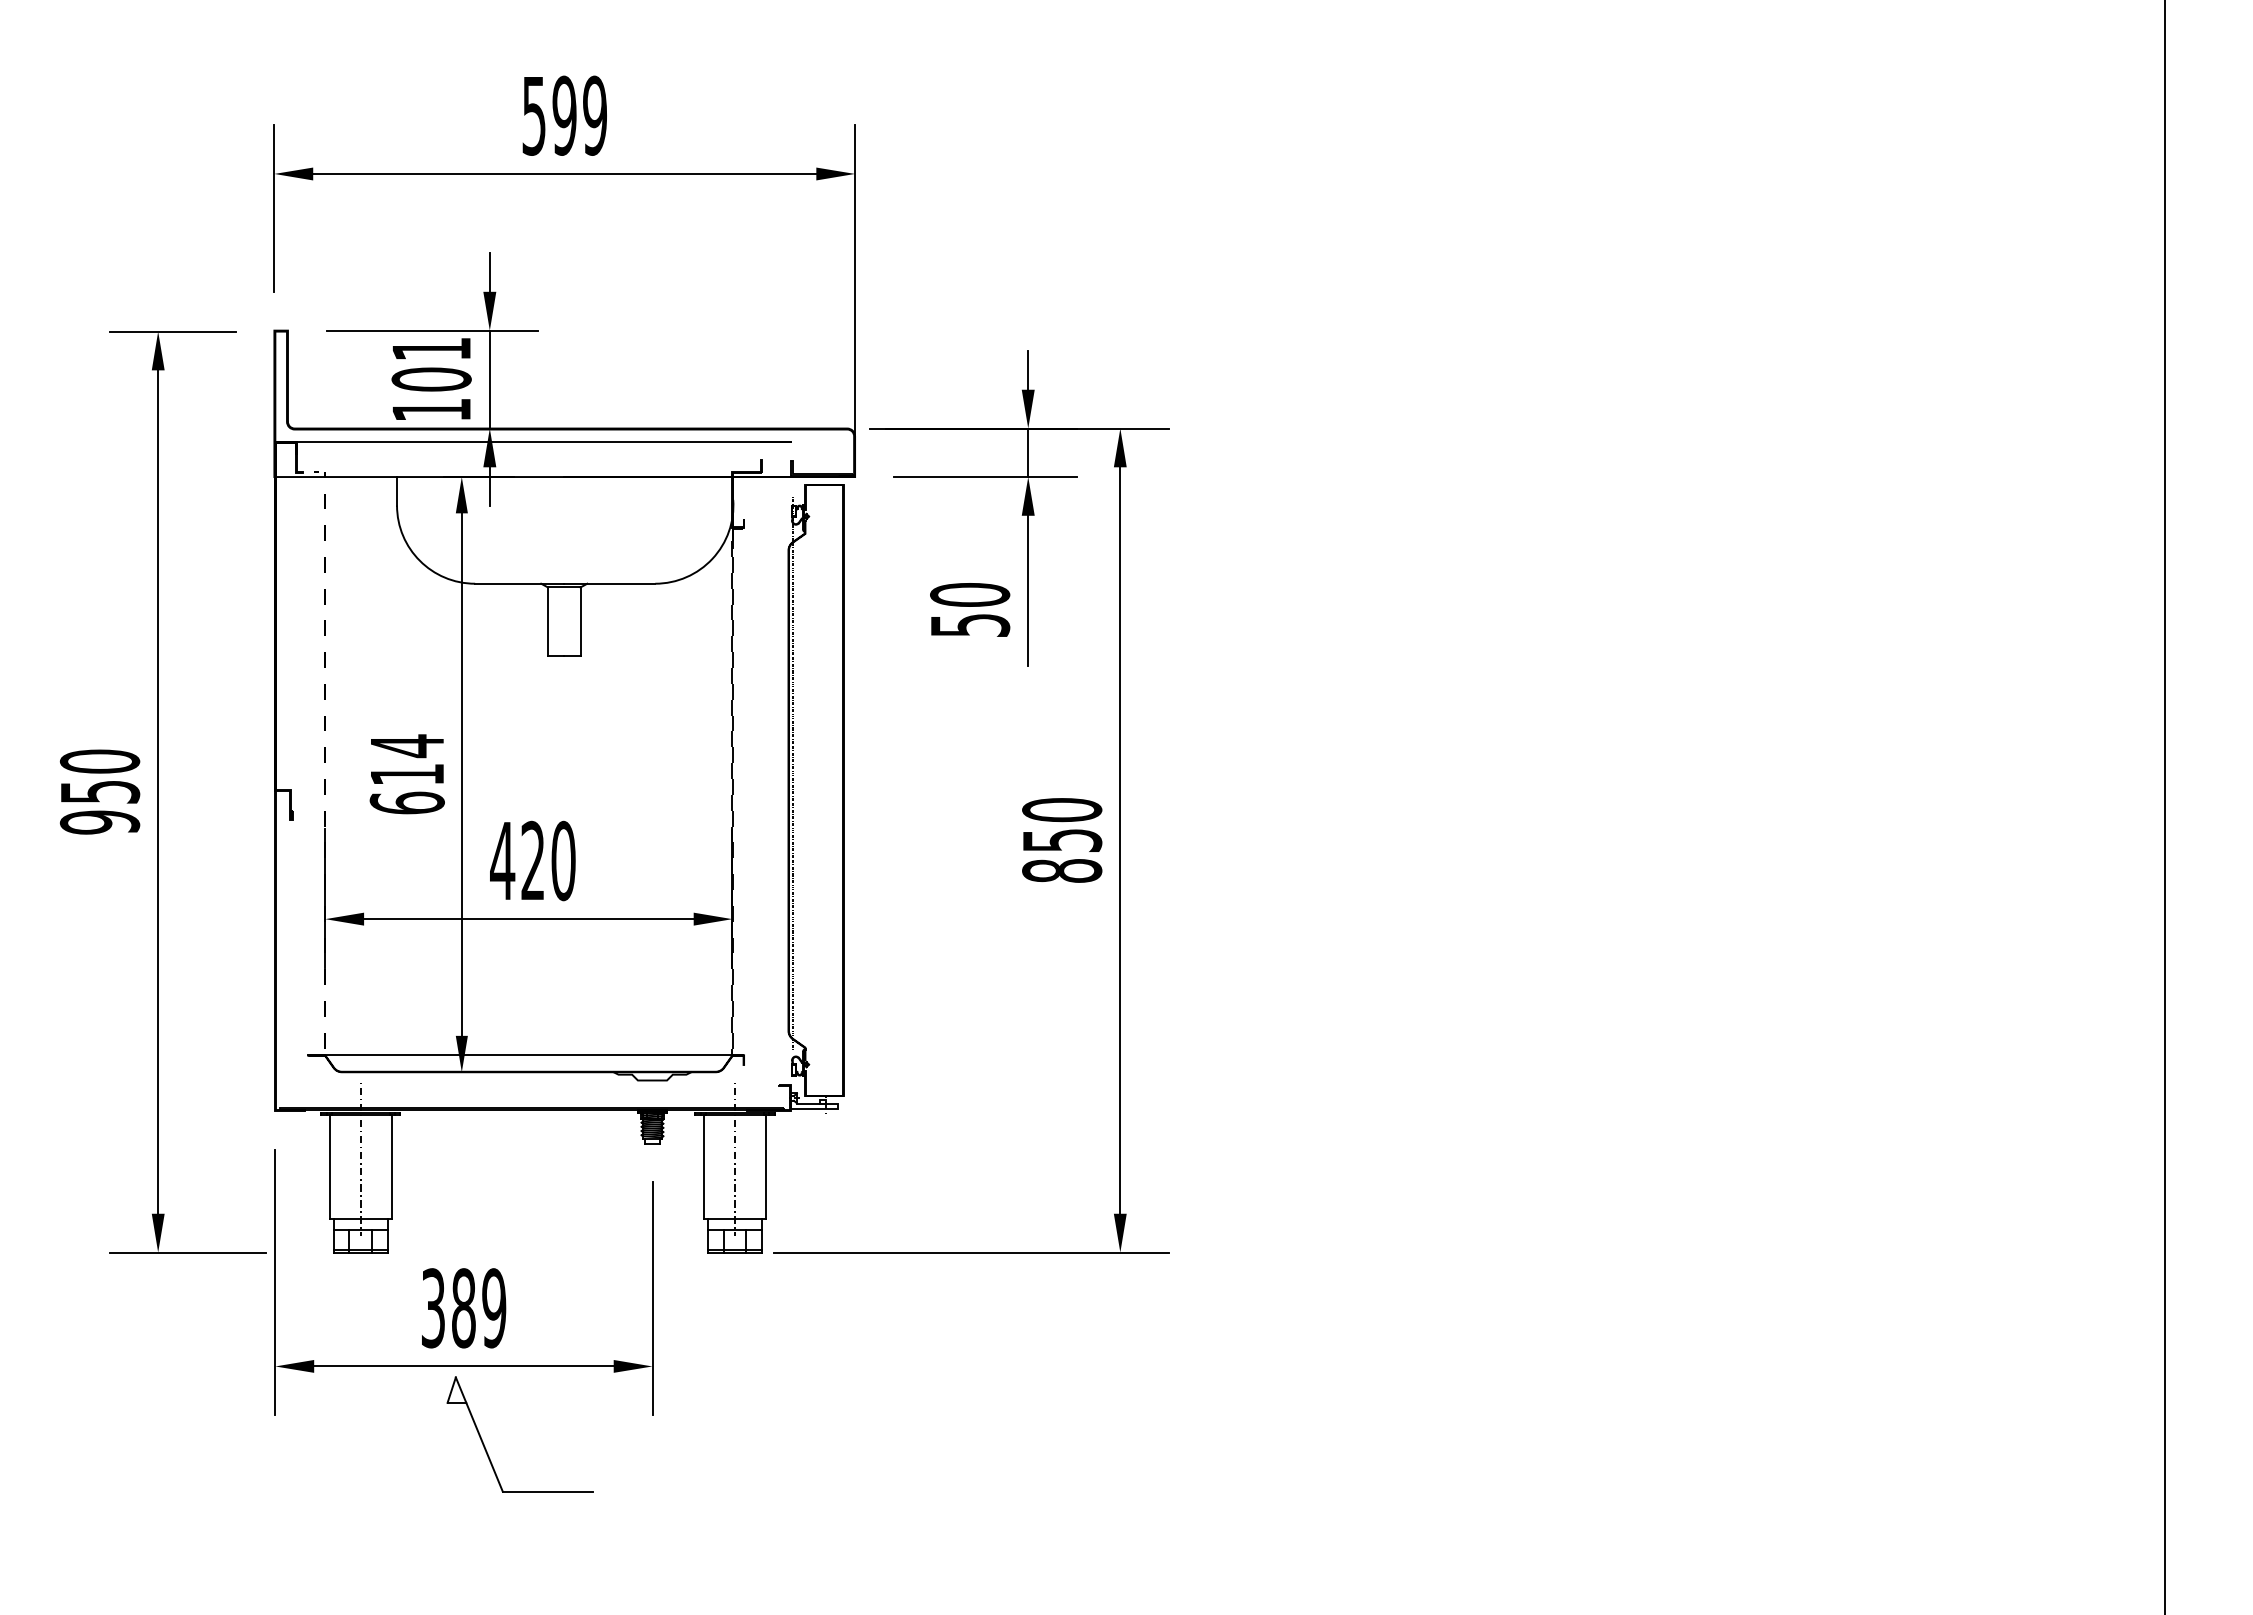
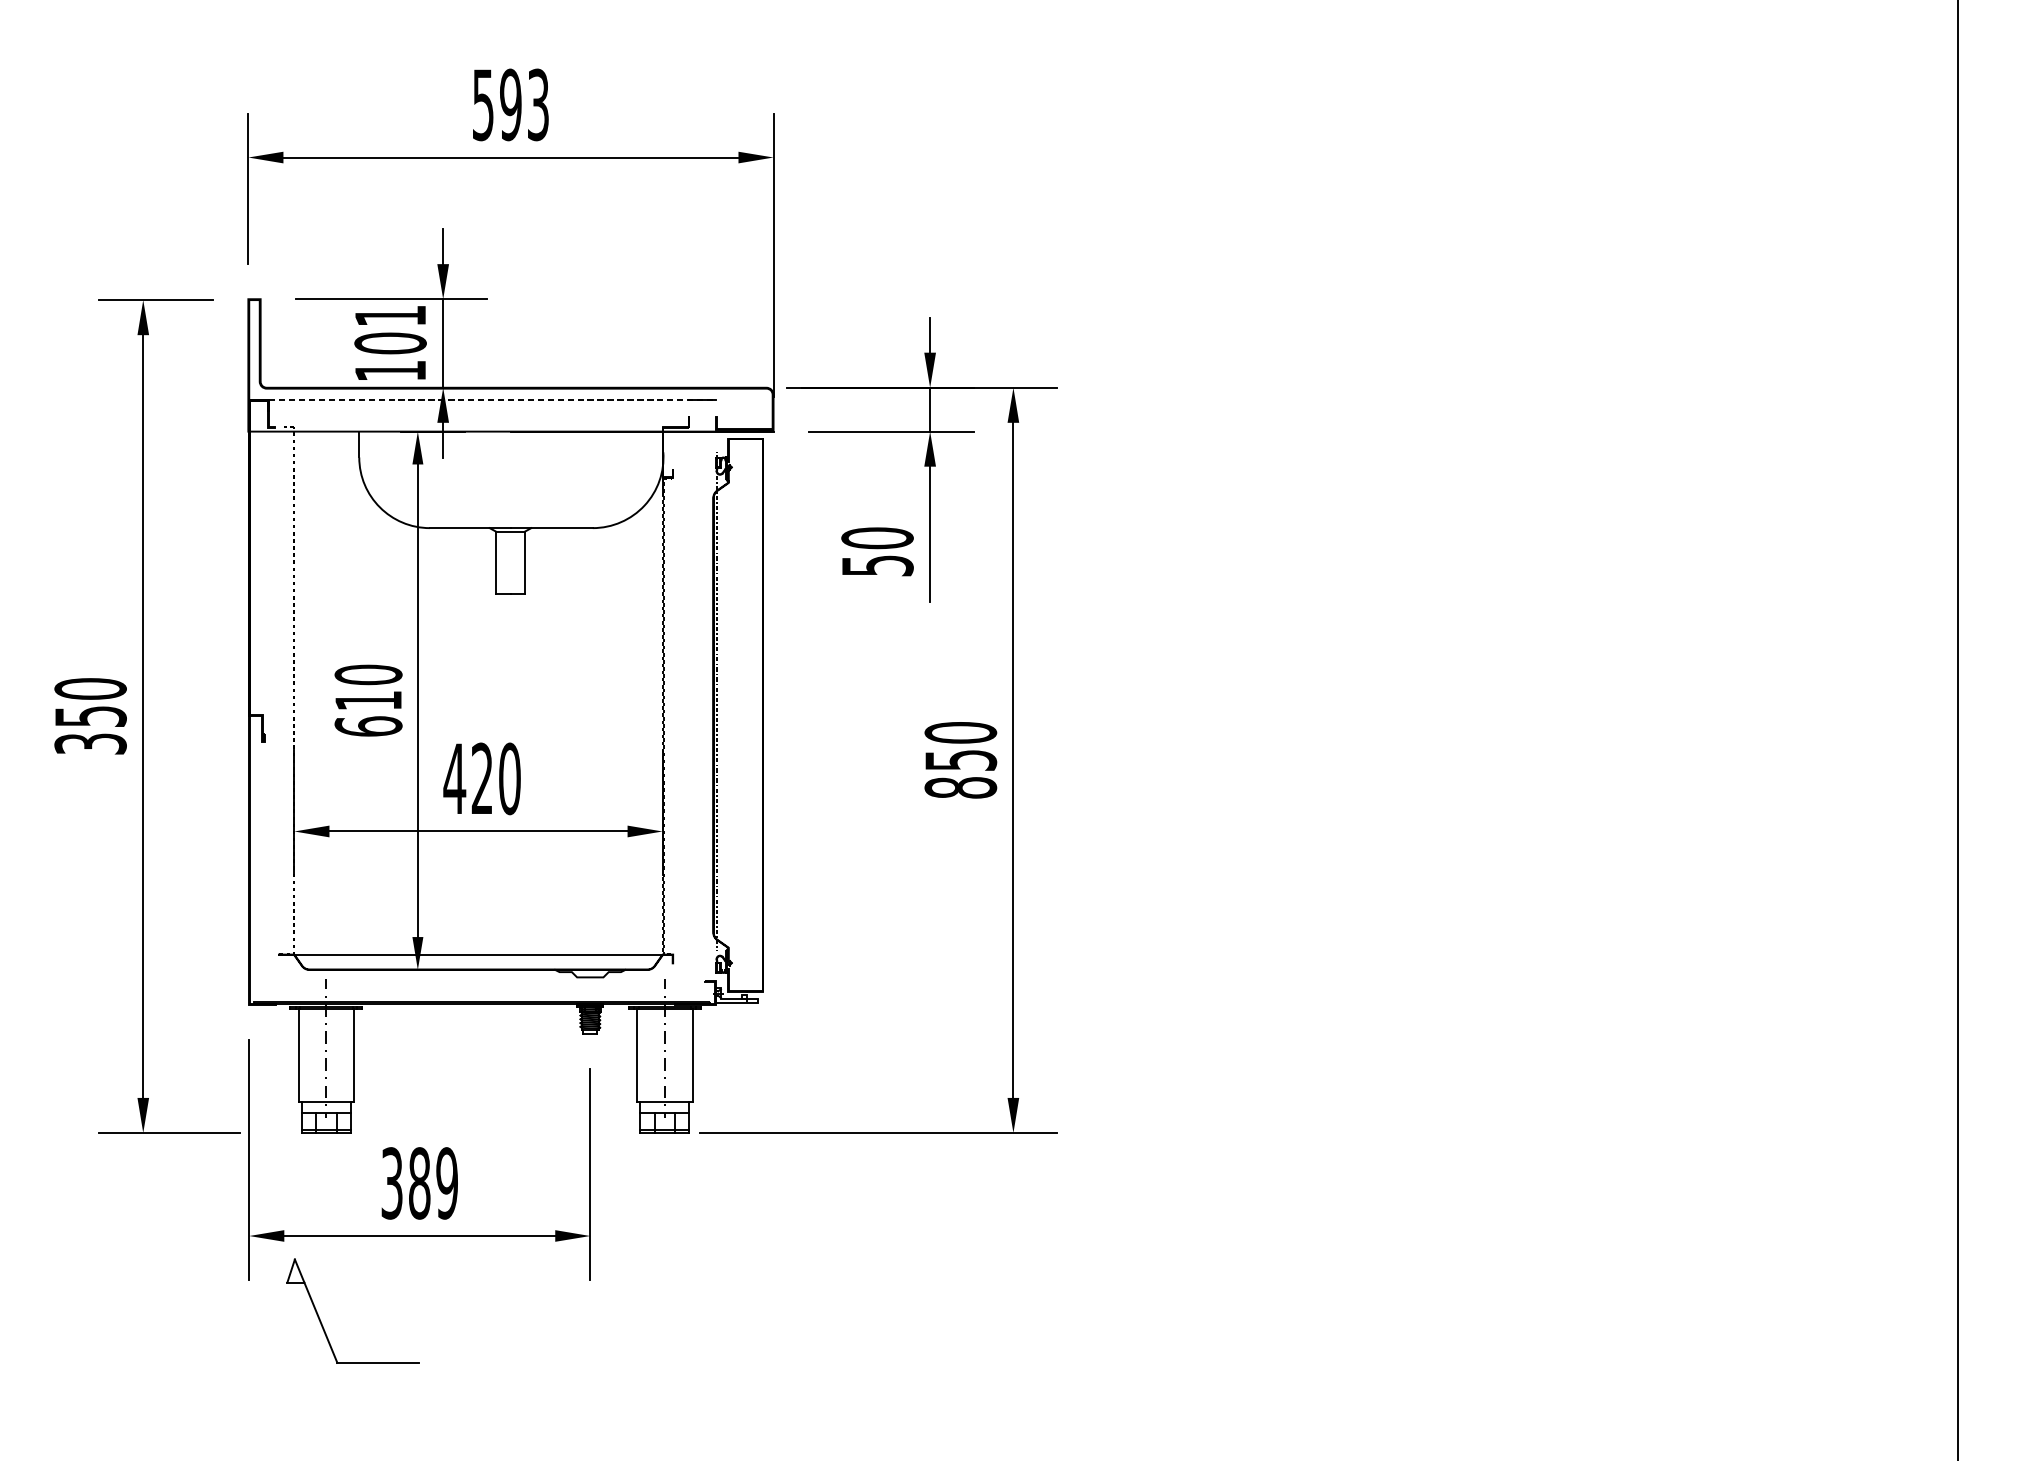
text: (594, 115) -> (537, 104), 599 -> 593
line: (533, 442) -> (482, 400), solid -> dashed
text: (406, 746) -> (367, 675), 614 -> 610
text: (100, 822) -> (91, 744), 950 -> 350
part: (486, 1448) -> (322, 1323), moved

